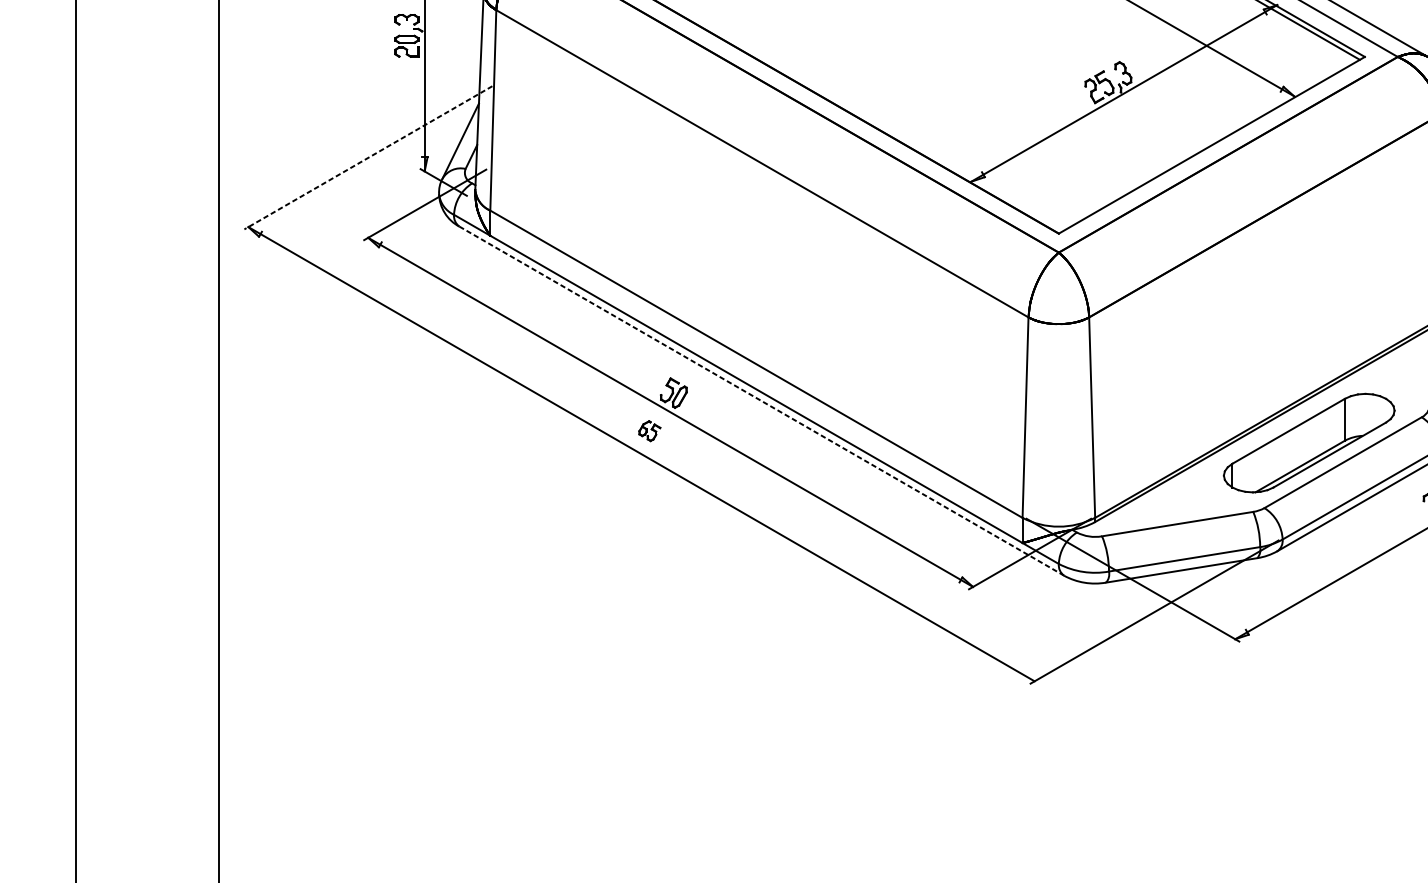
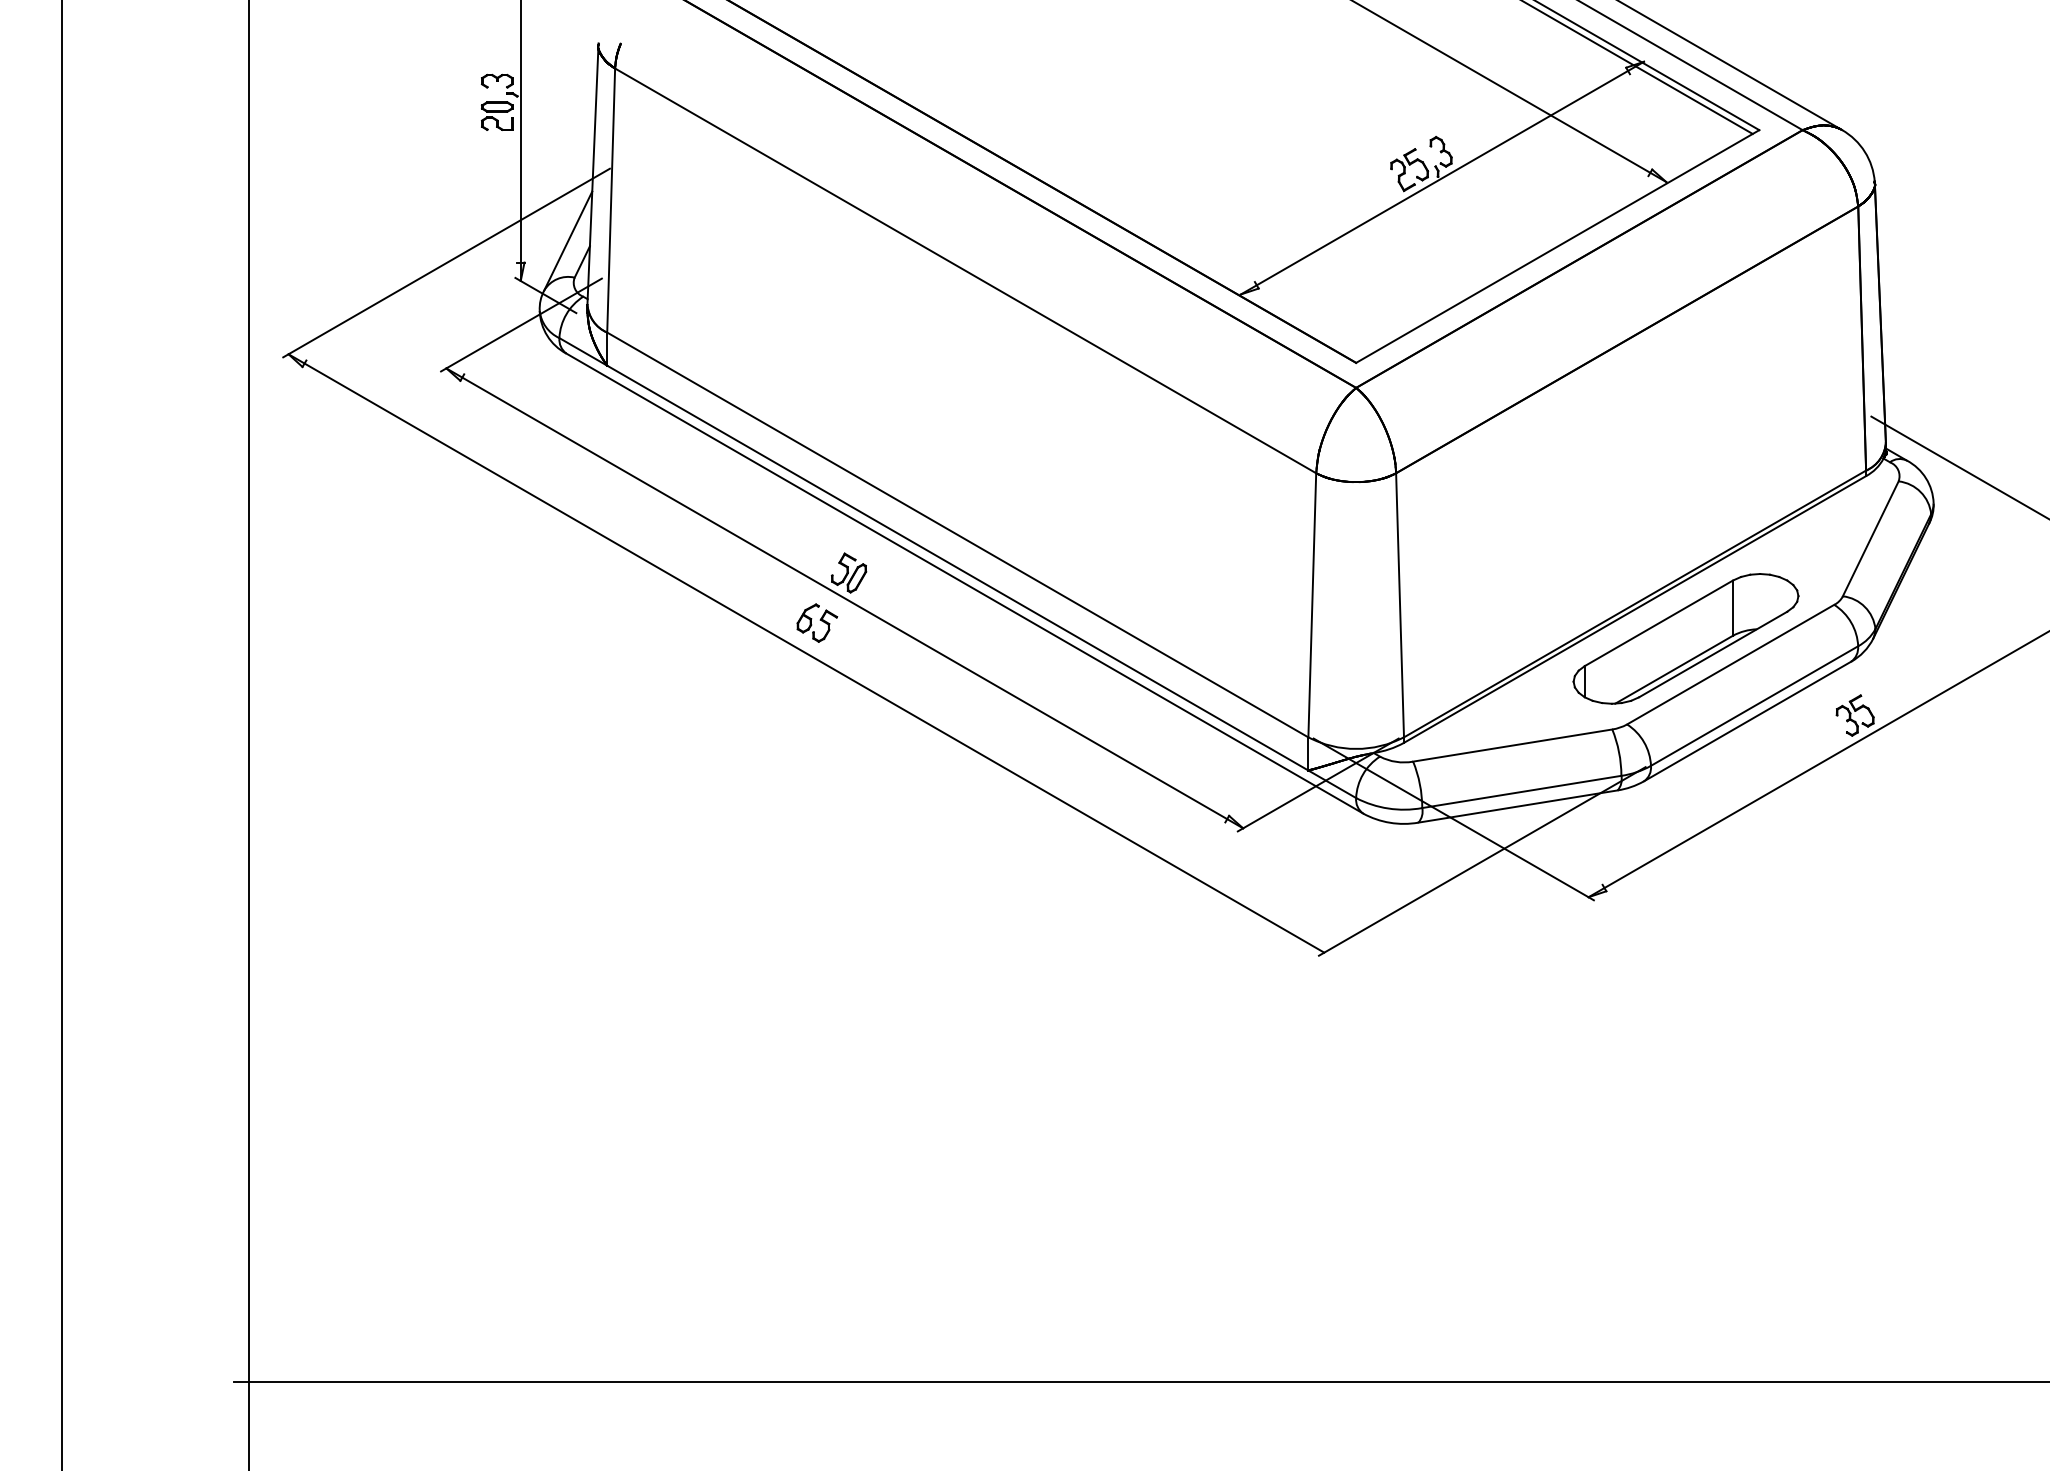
line: (368, 158) -> (446, 263), dashed -> solid
line: (762, 401) -> (965, 583), dashed -> solid
part: (649, 430) -> (817, 622), size x1.43

